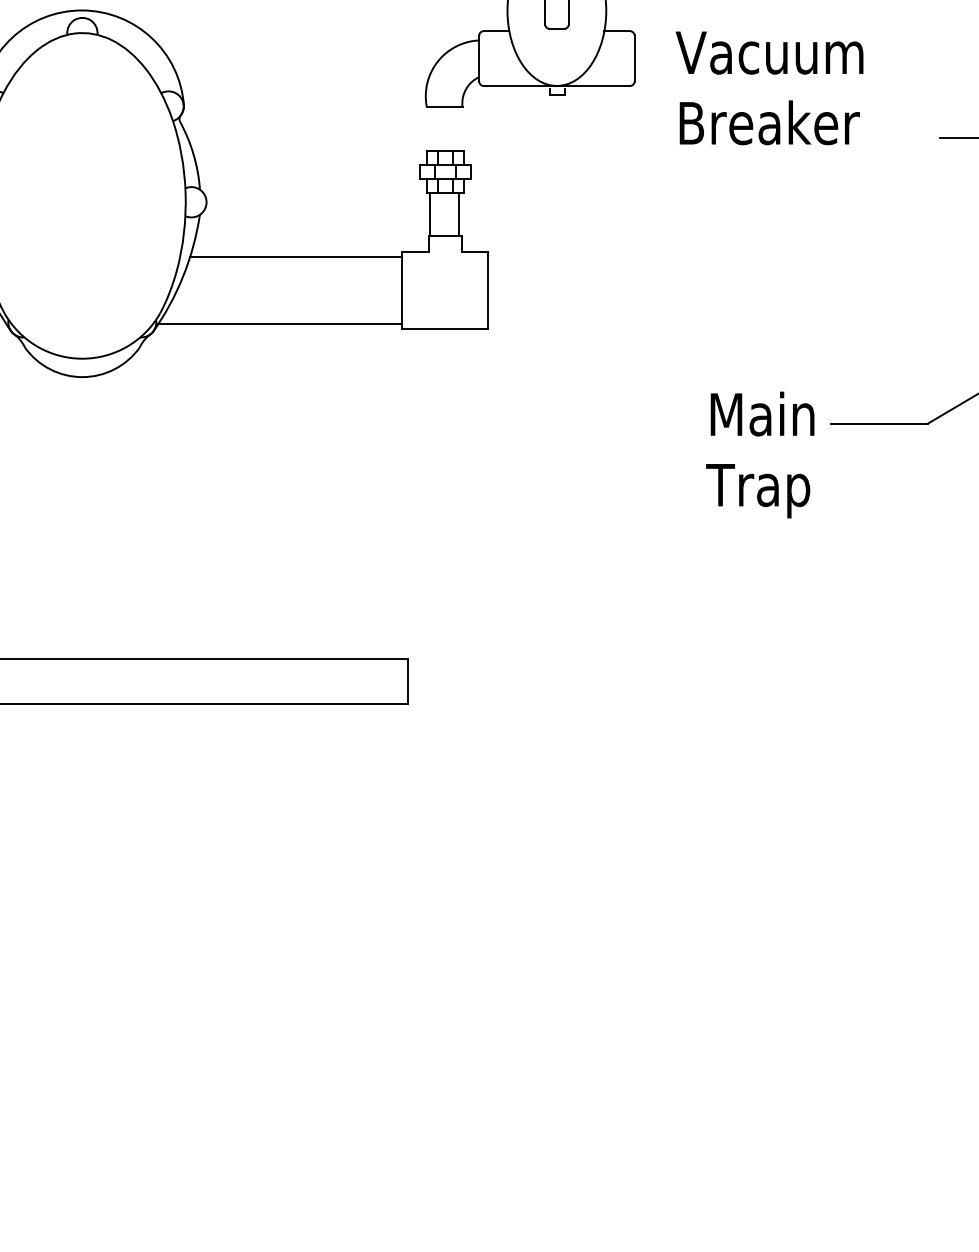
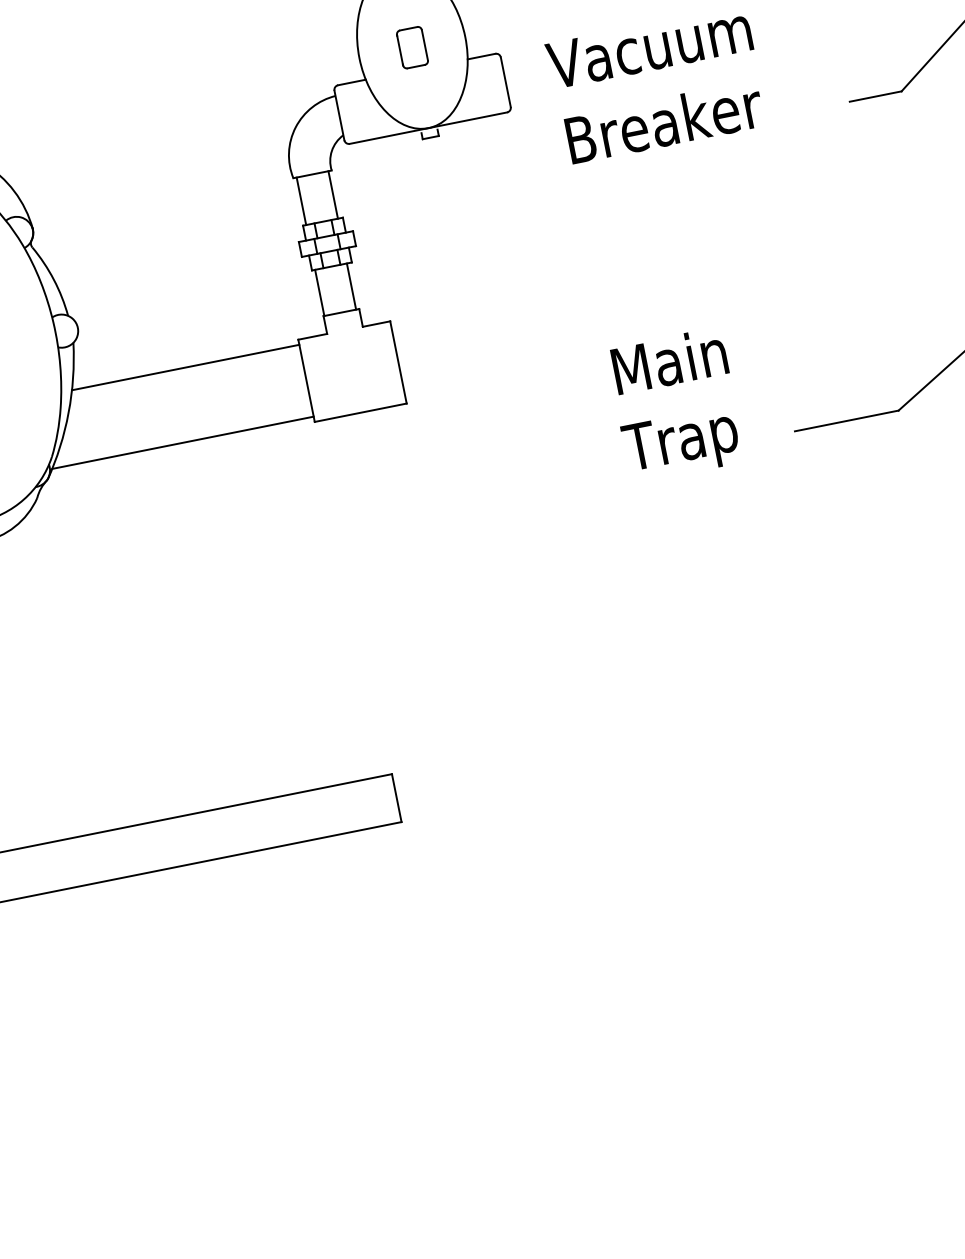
line: (429, 128) -> (301, 201), added
line: (459, 128) -> (333, 194), added
text: (760, 454) -> (676, 404), moved

